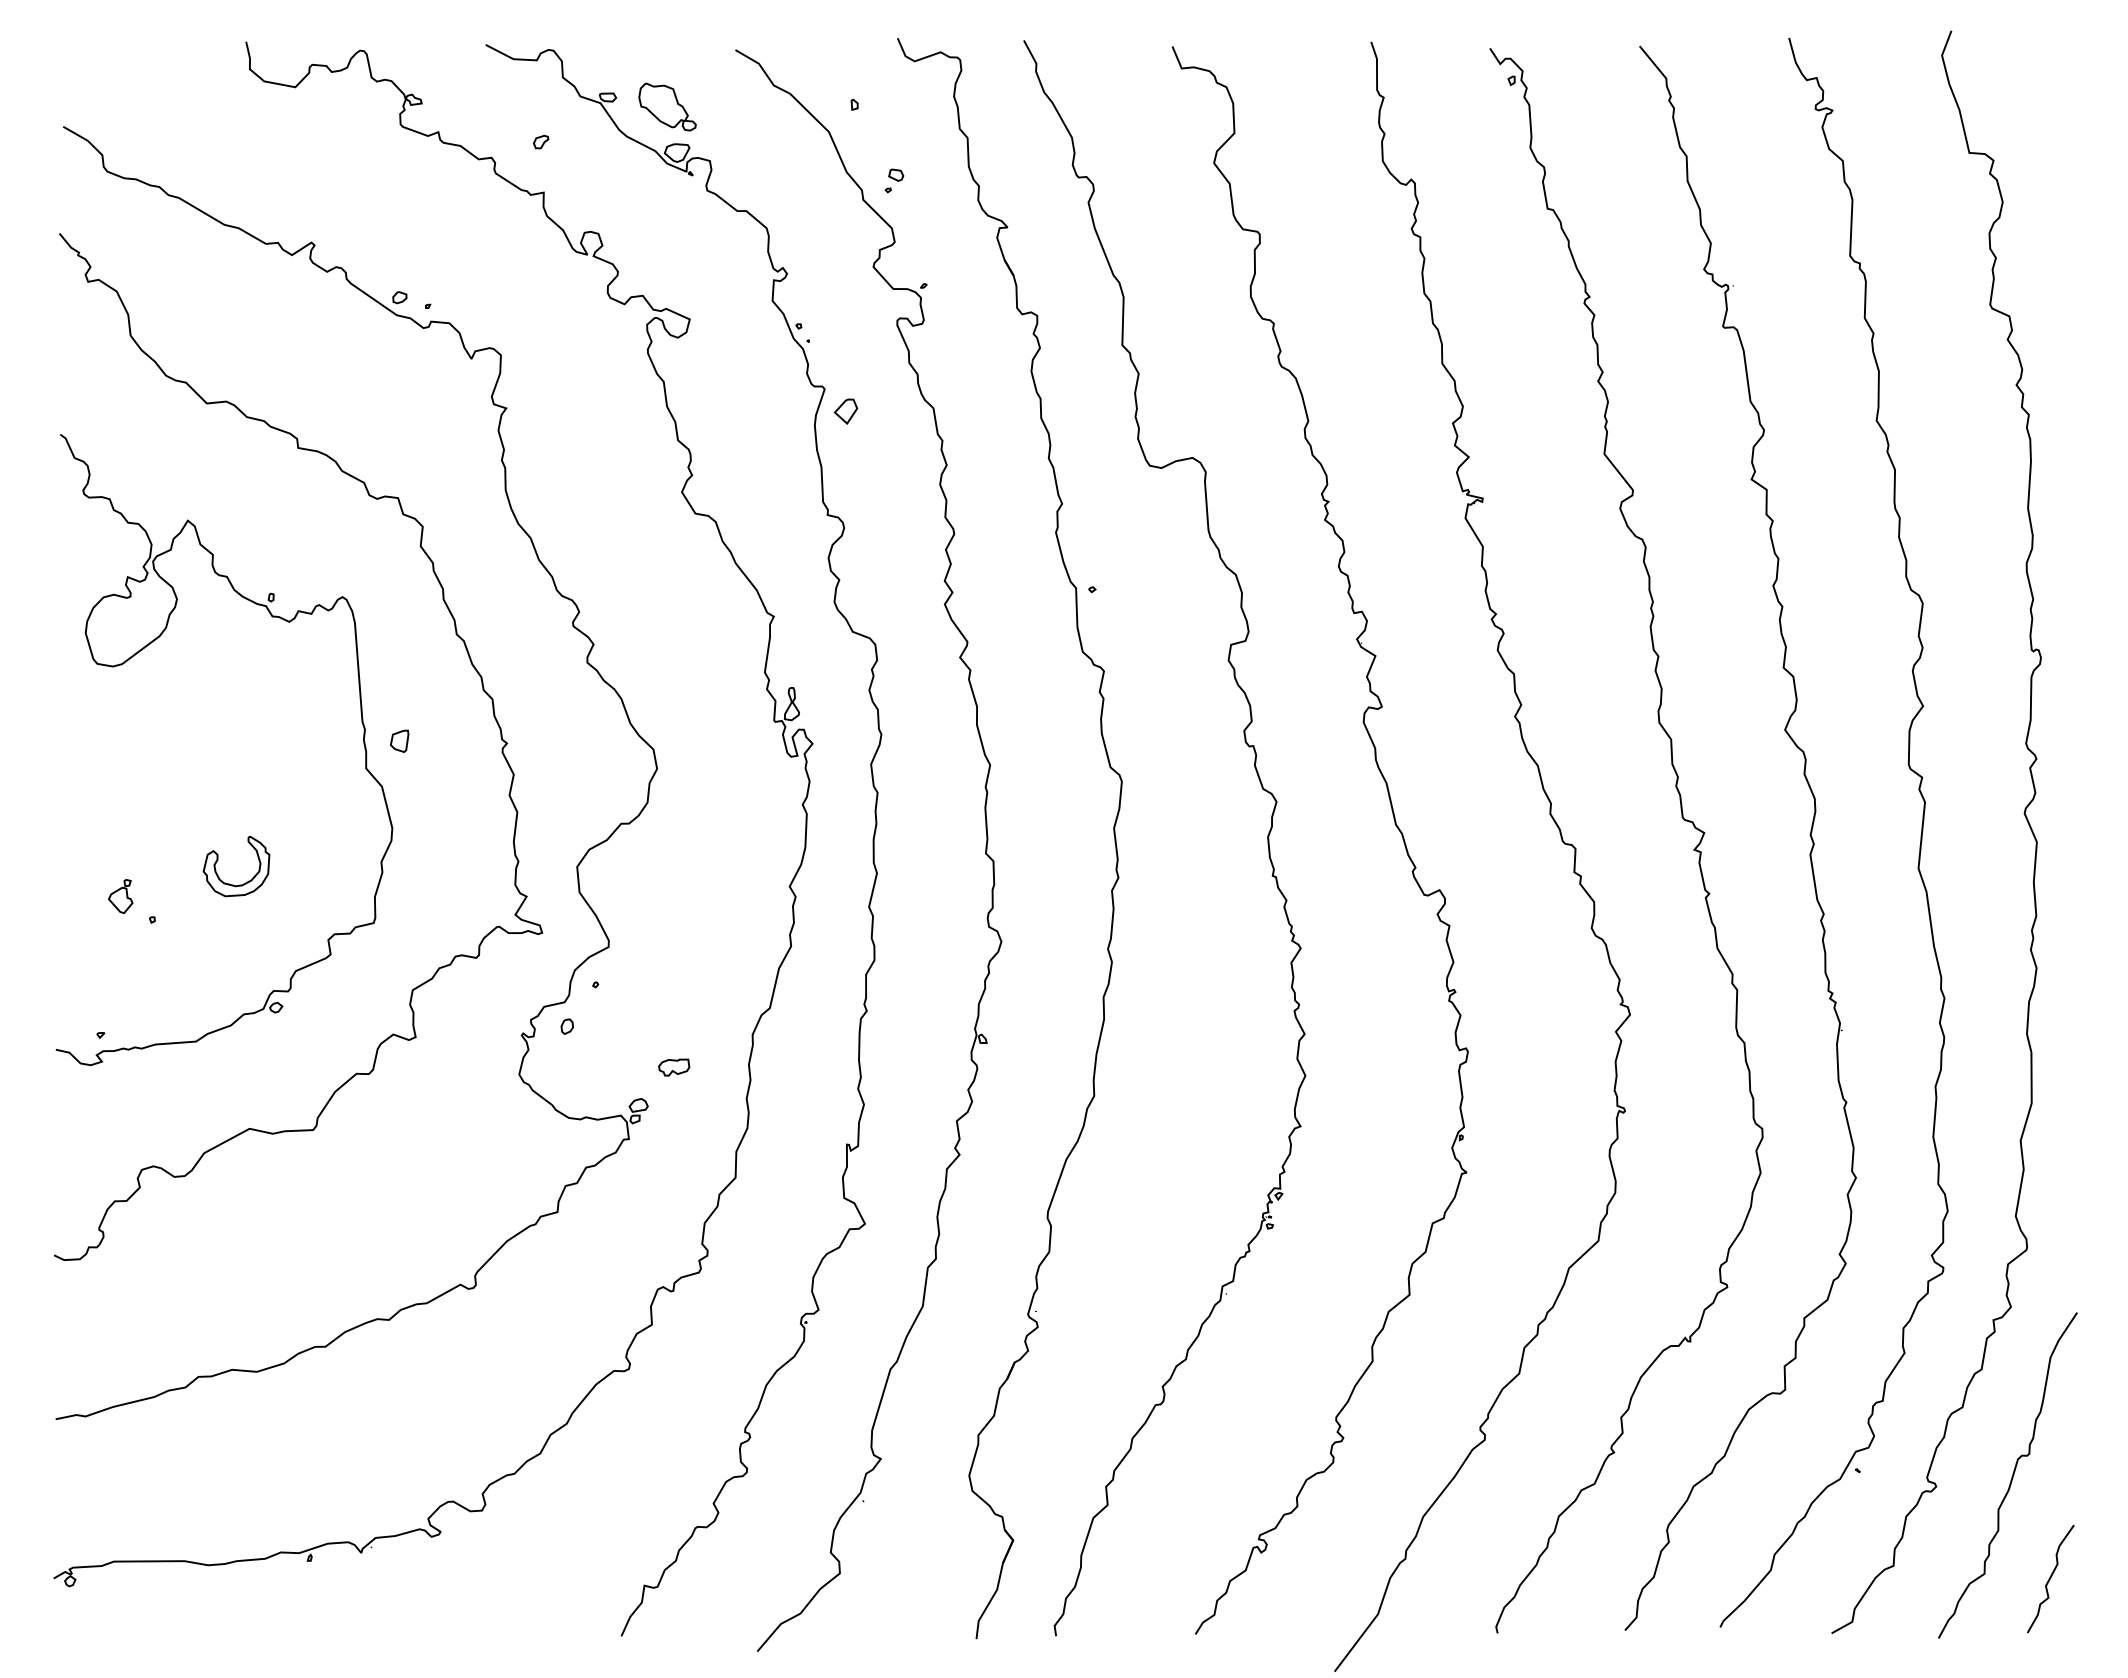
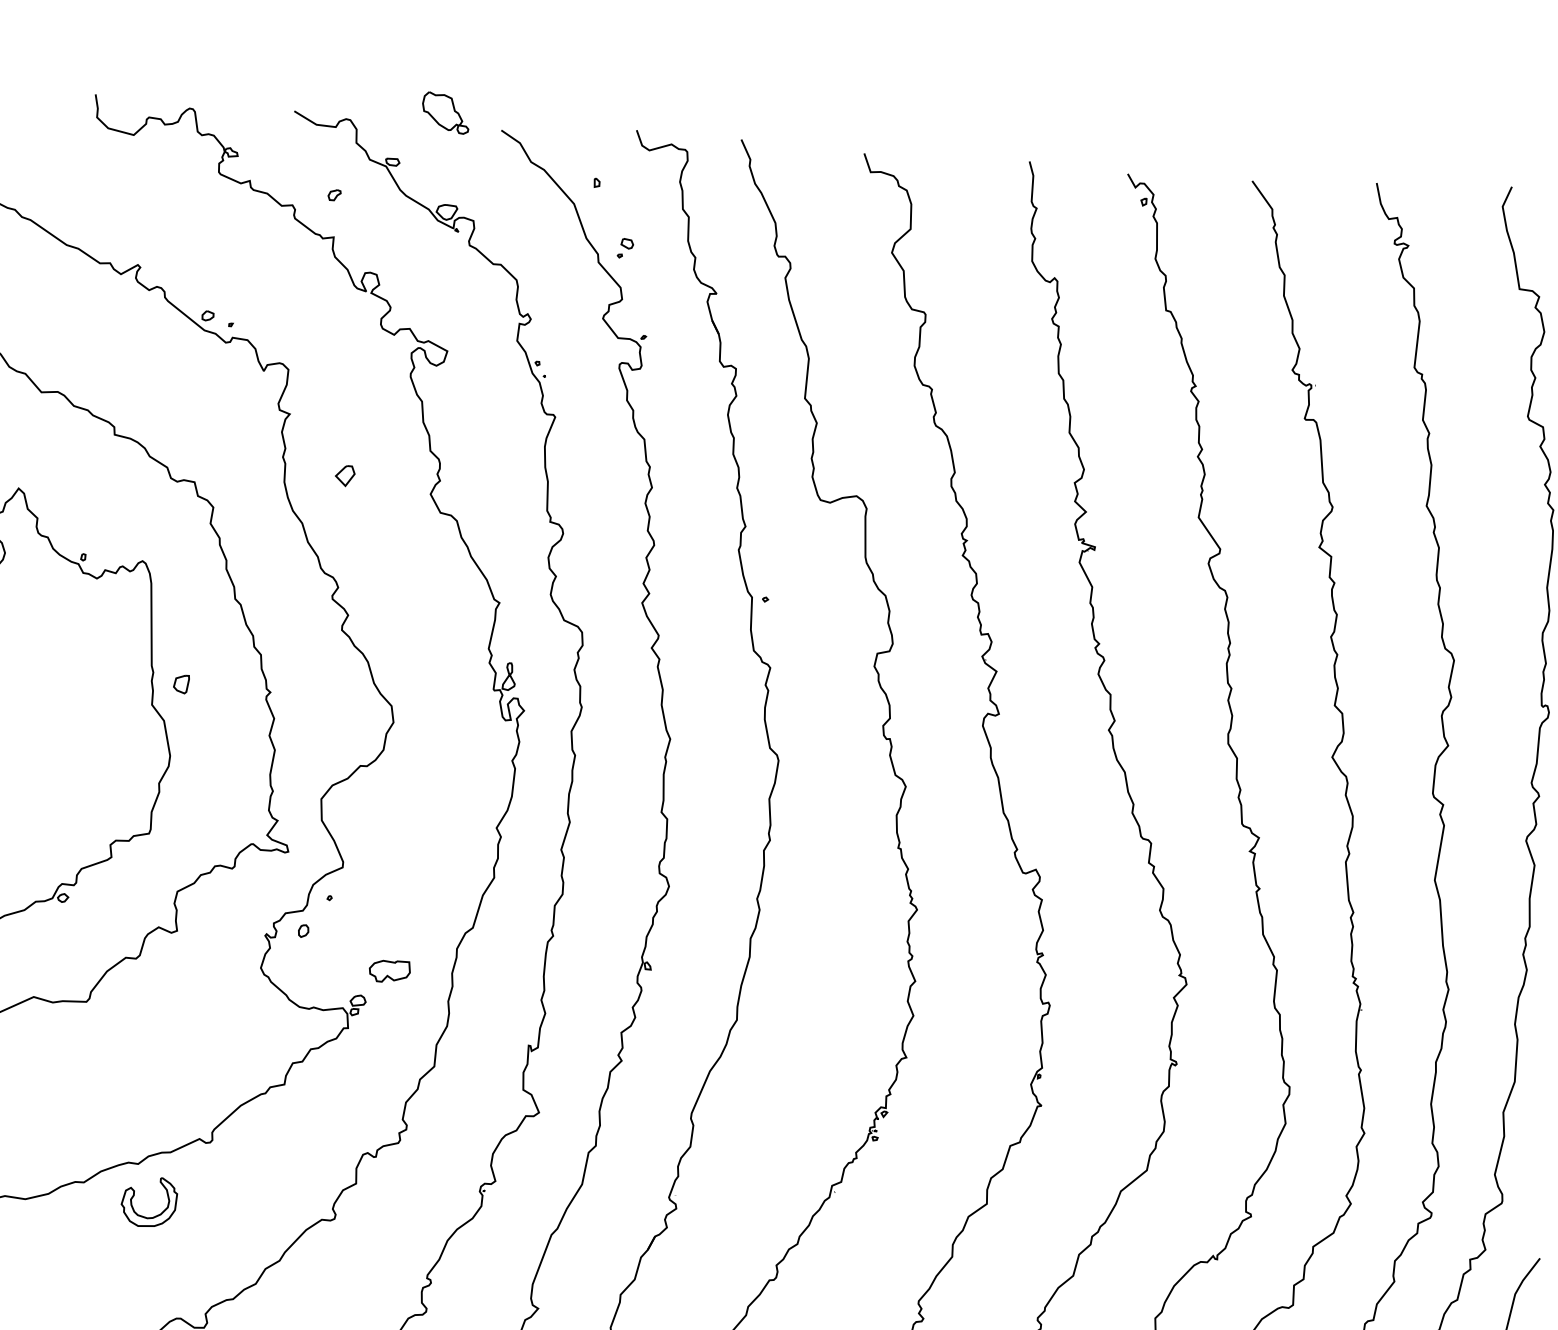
part: (667, 106) -> (445, 112), moved
part: (845, 411) -> (344, 475), moved
part: (233, 884) -> (145, 1216), moved
part: (674, 1067) -> (390, 971), size x1.6

